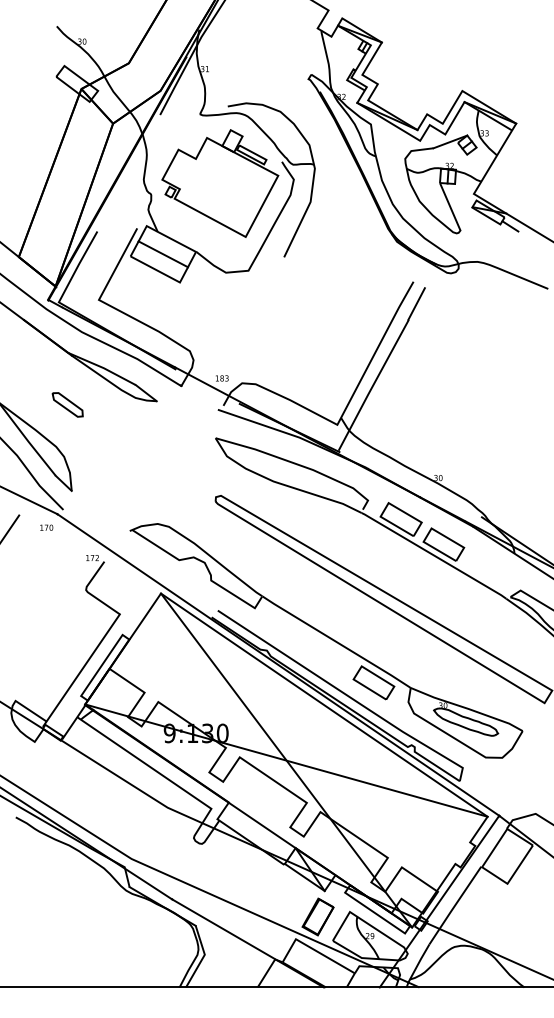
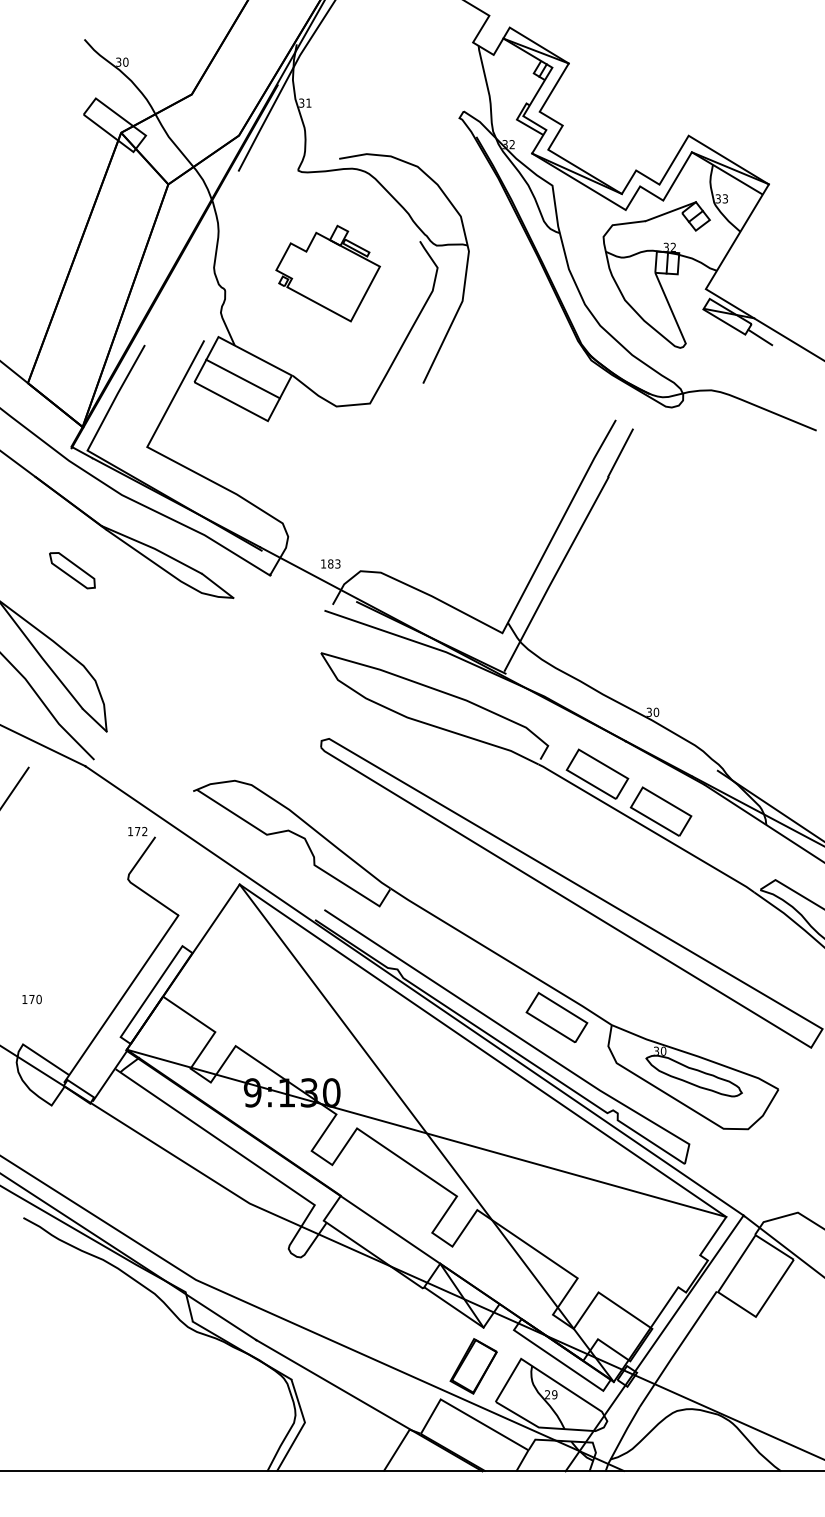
part: (220, 183) -> (328, 273), size x0.6
part: (67, 404) -> (72, 570), moved
text: (46, 527) -> (31, 999), moved

